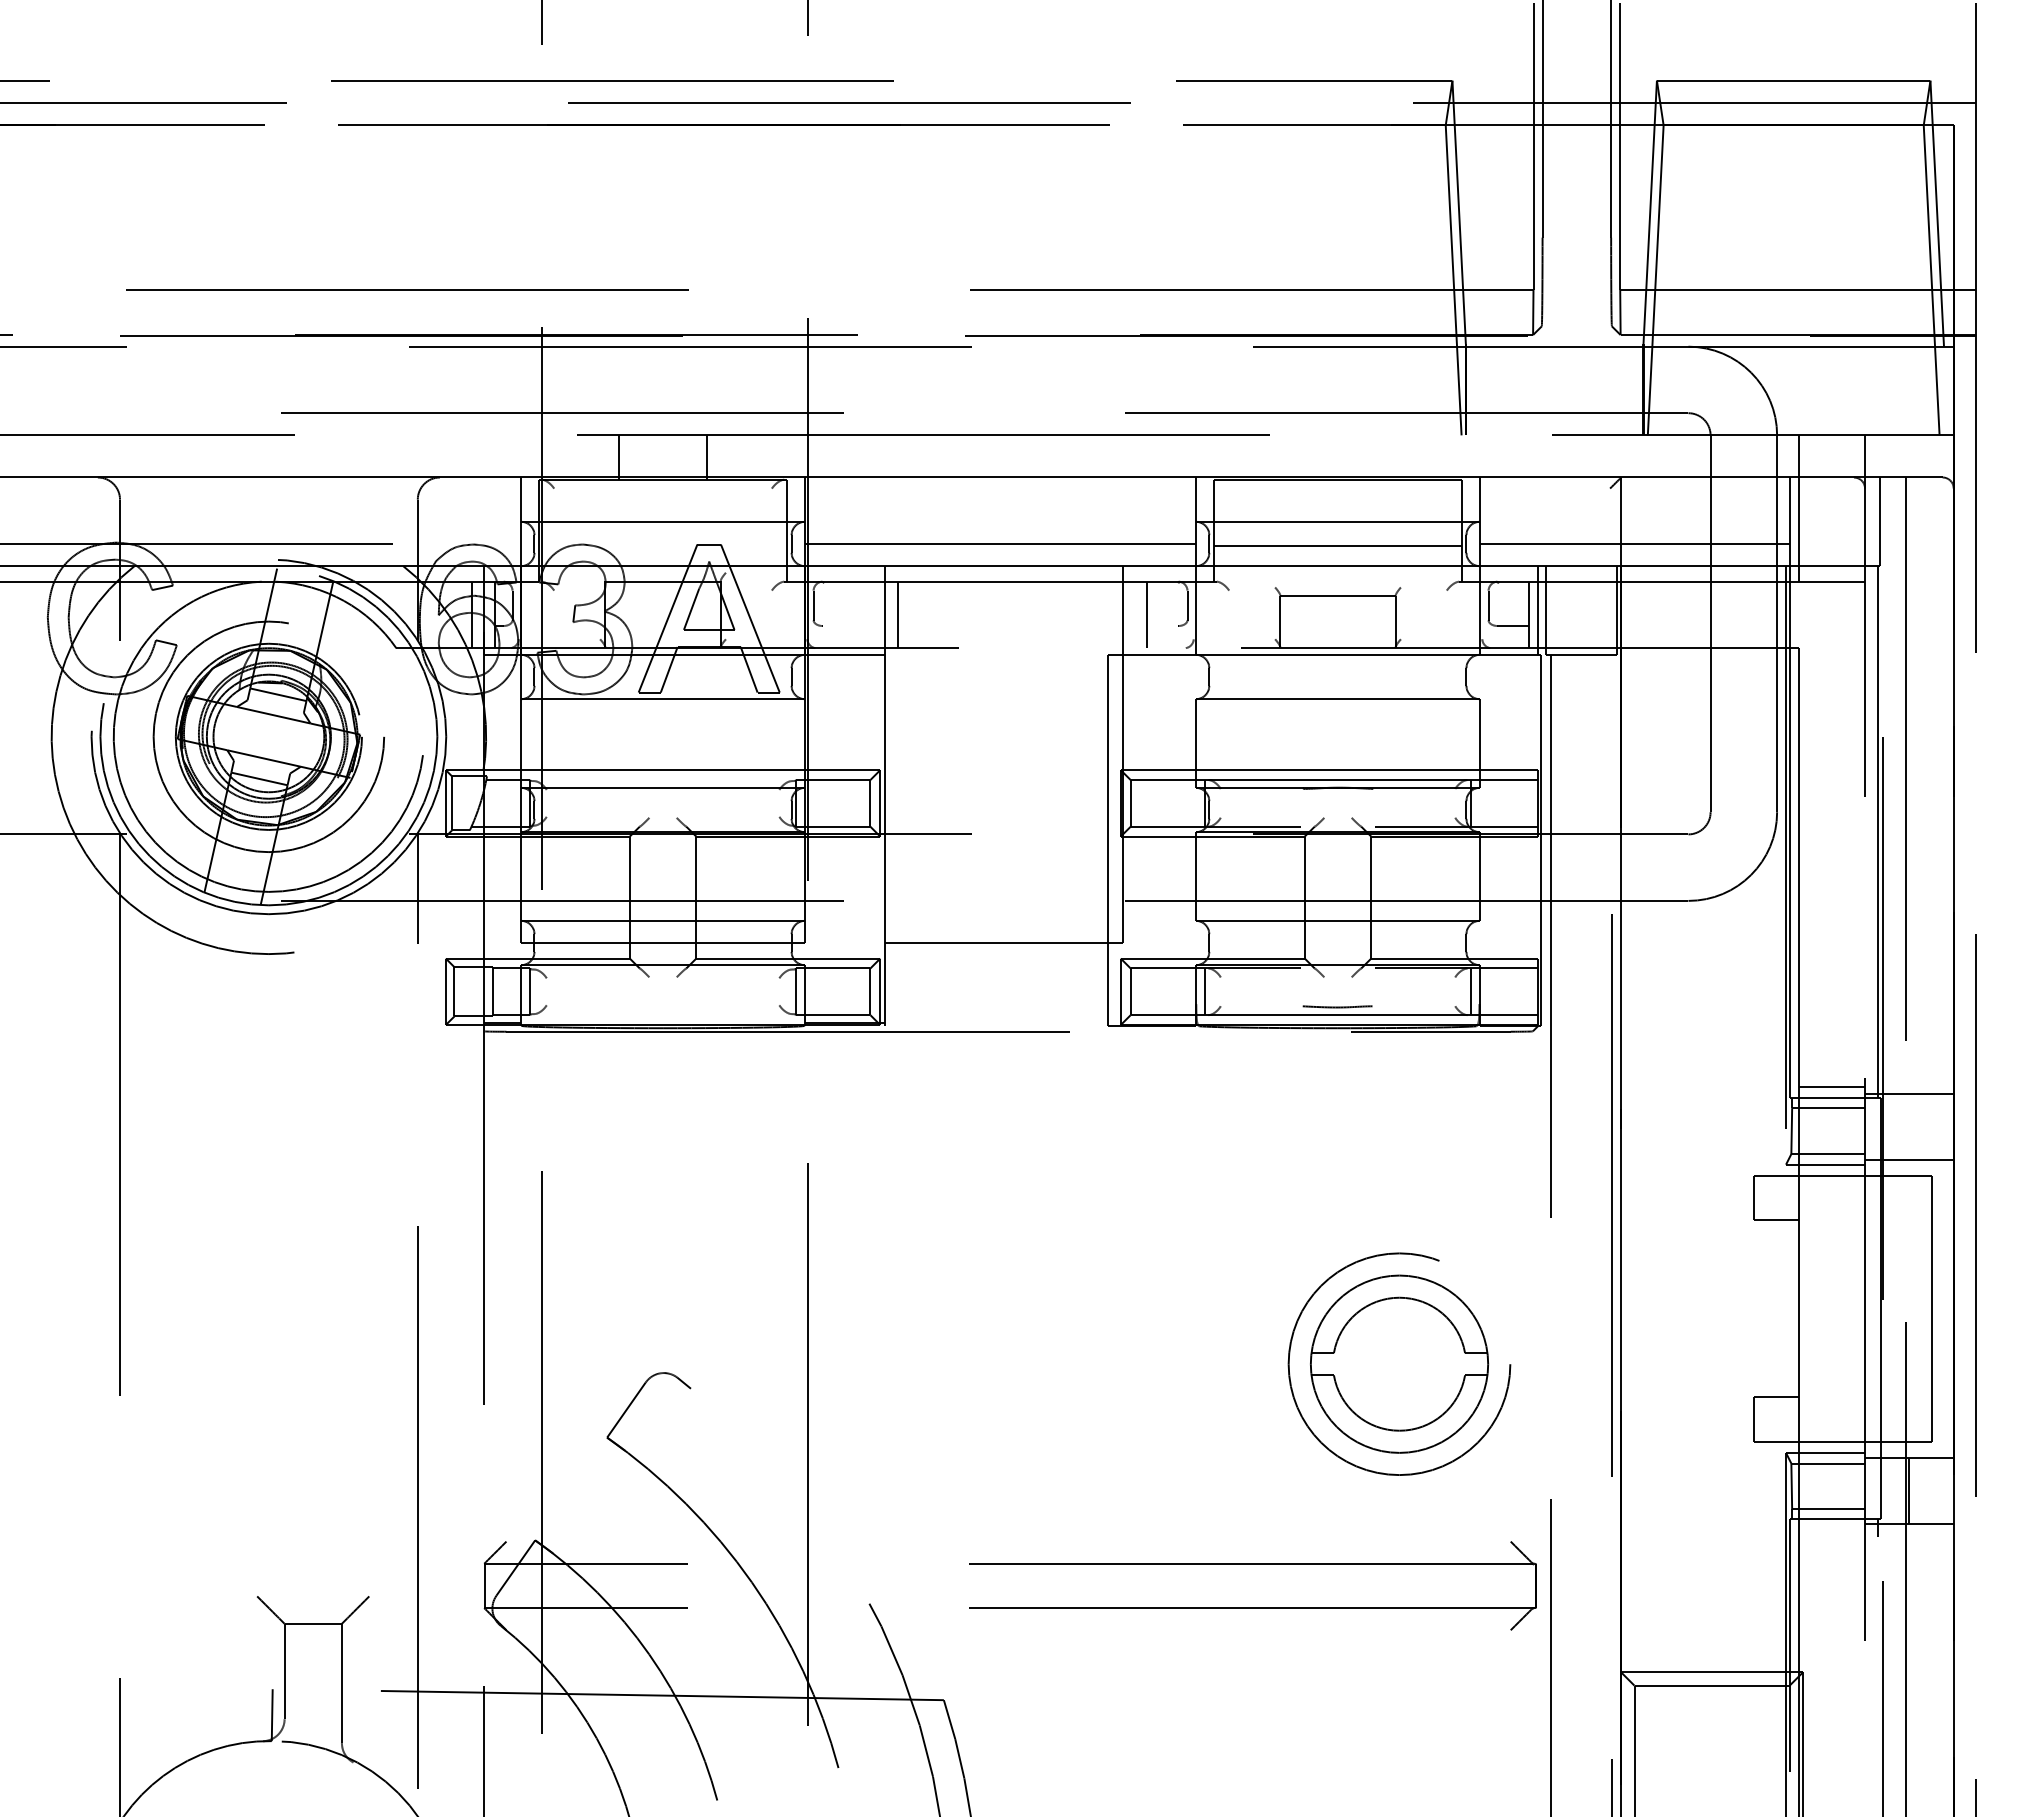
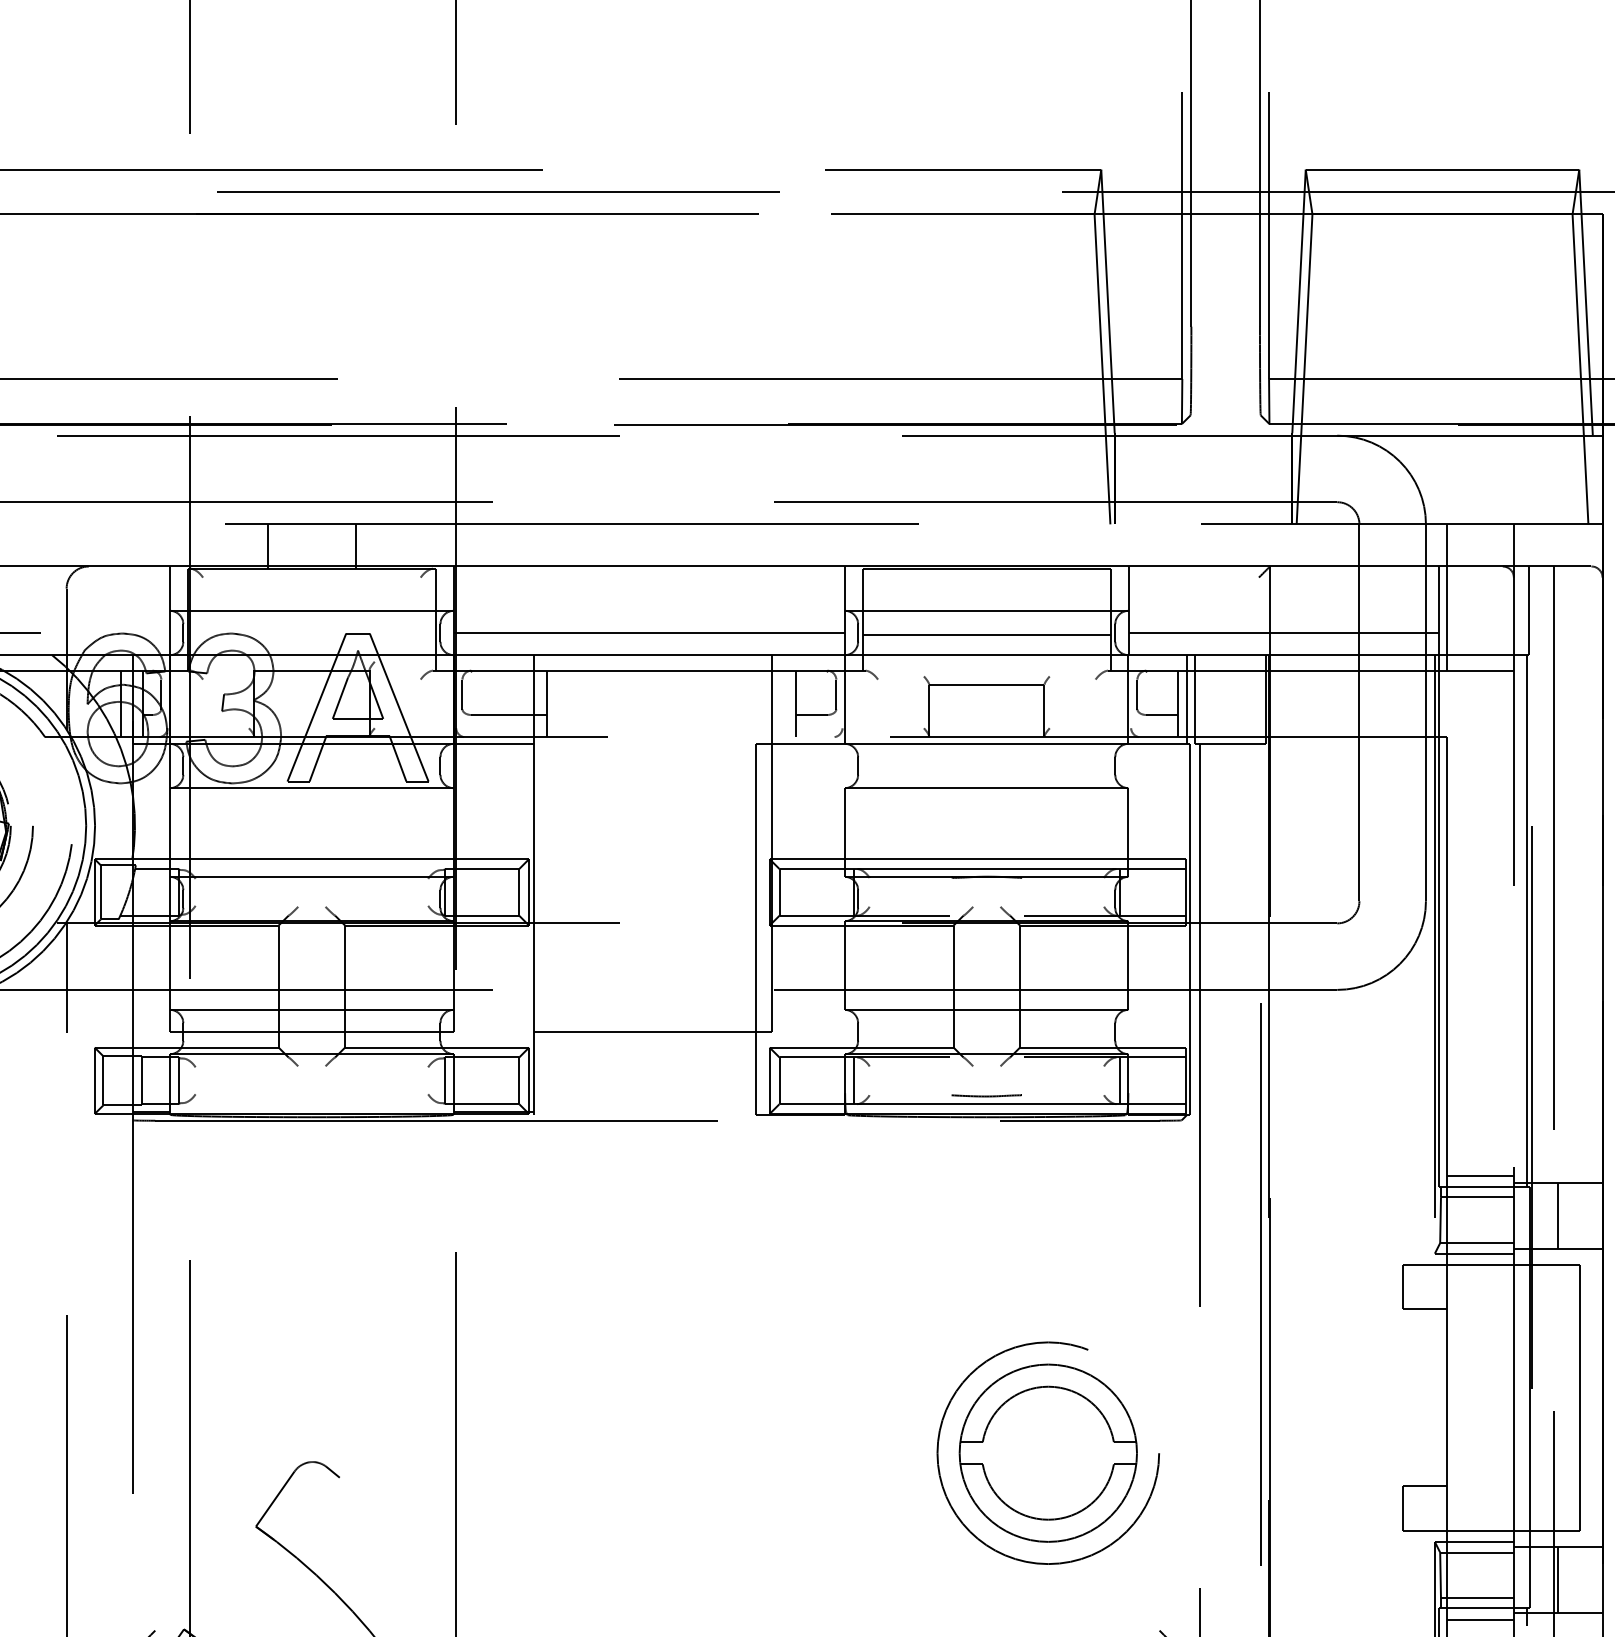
line: (860, 626) -> (509, 715), added
line: (1162, 626) -> (811, 715), added
line: (1909, 1126) -> (1558, 1215), added
line: (1831, 1530) -> (1480, 1619), added

